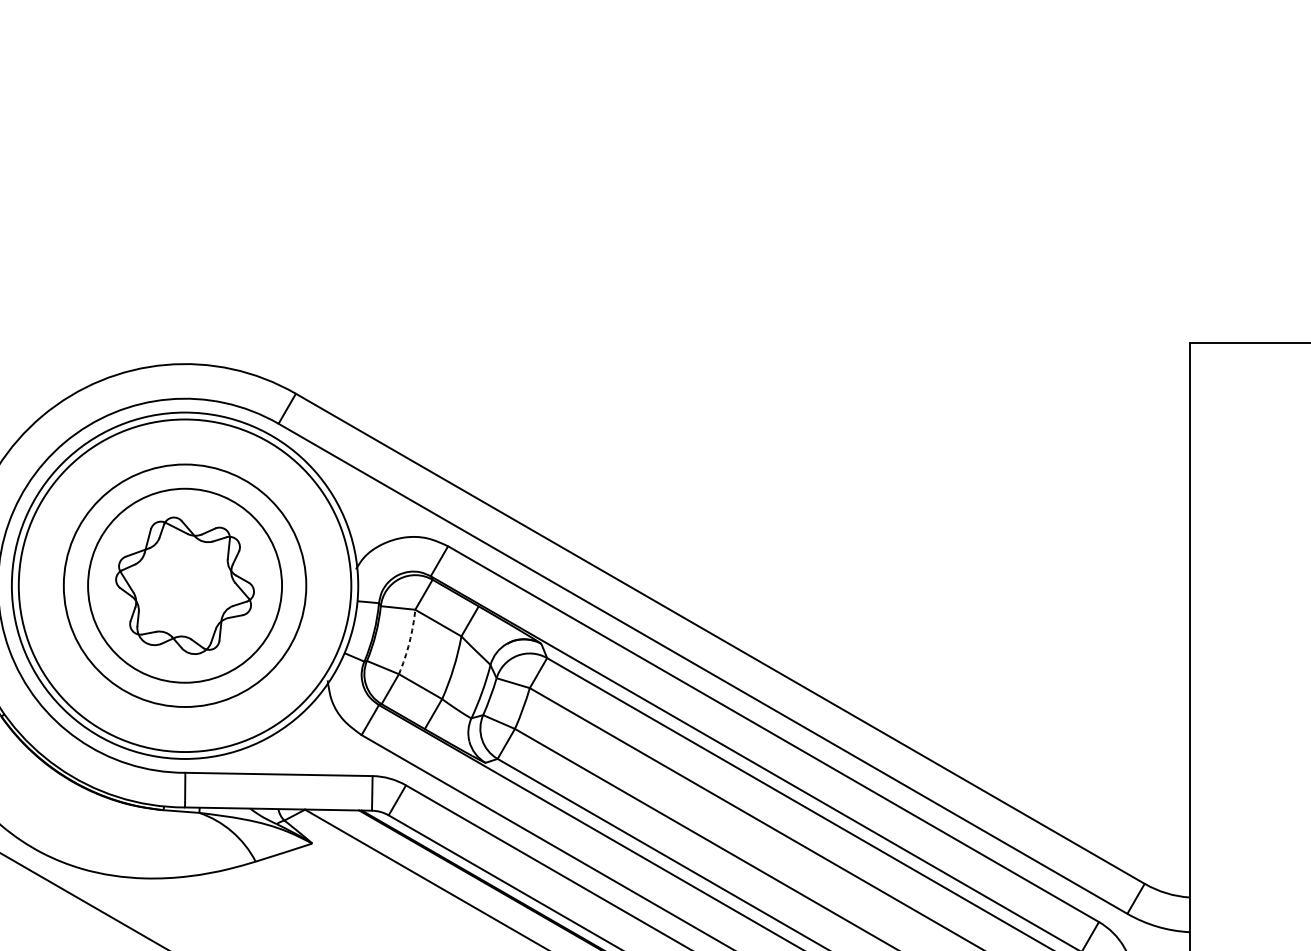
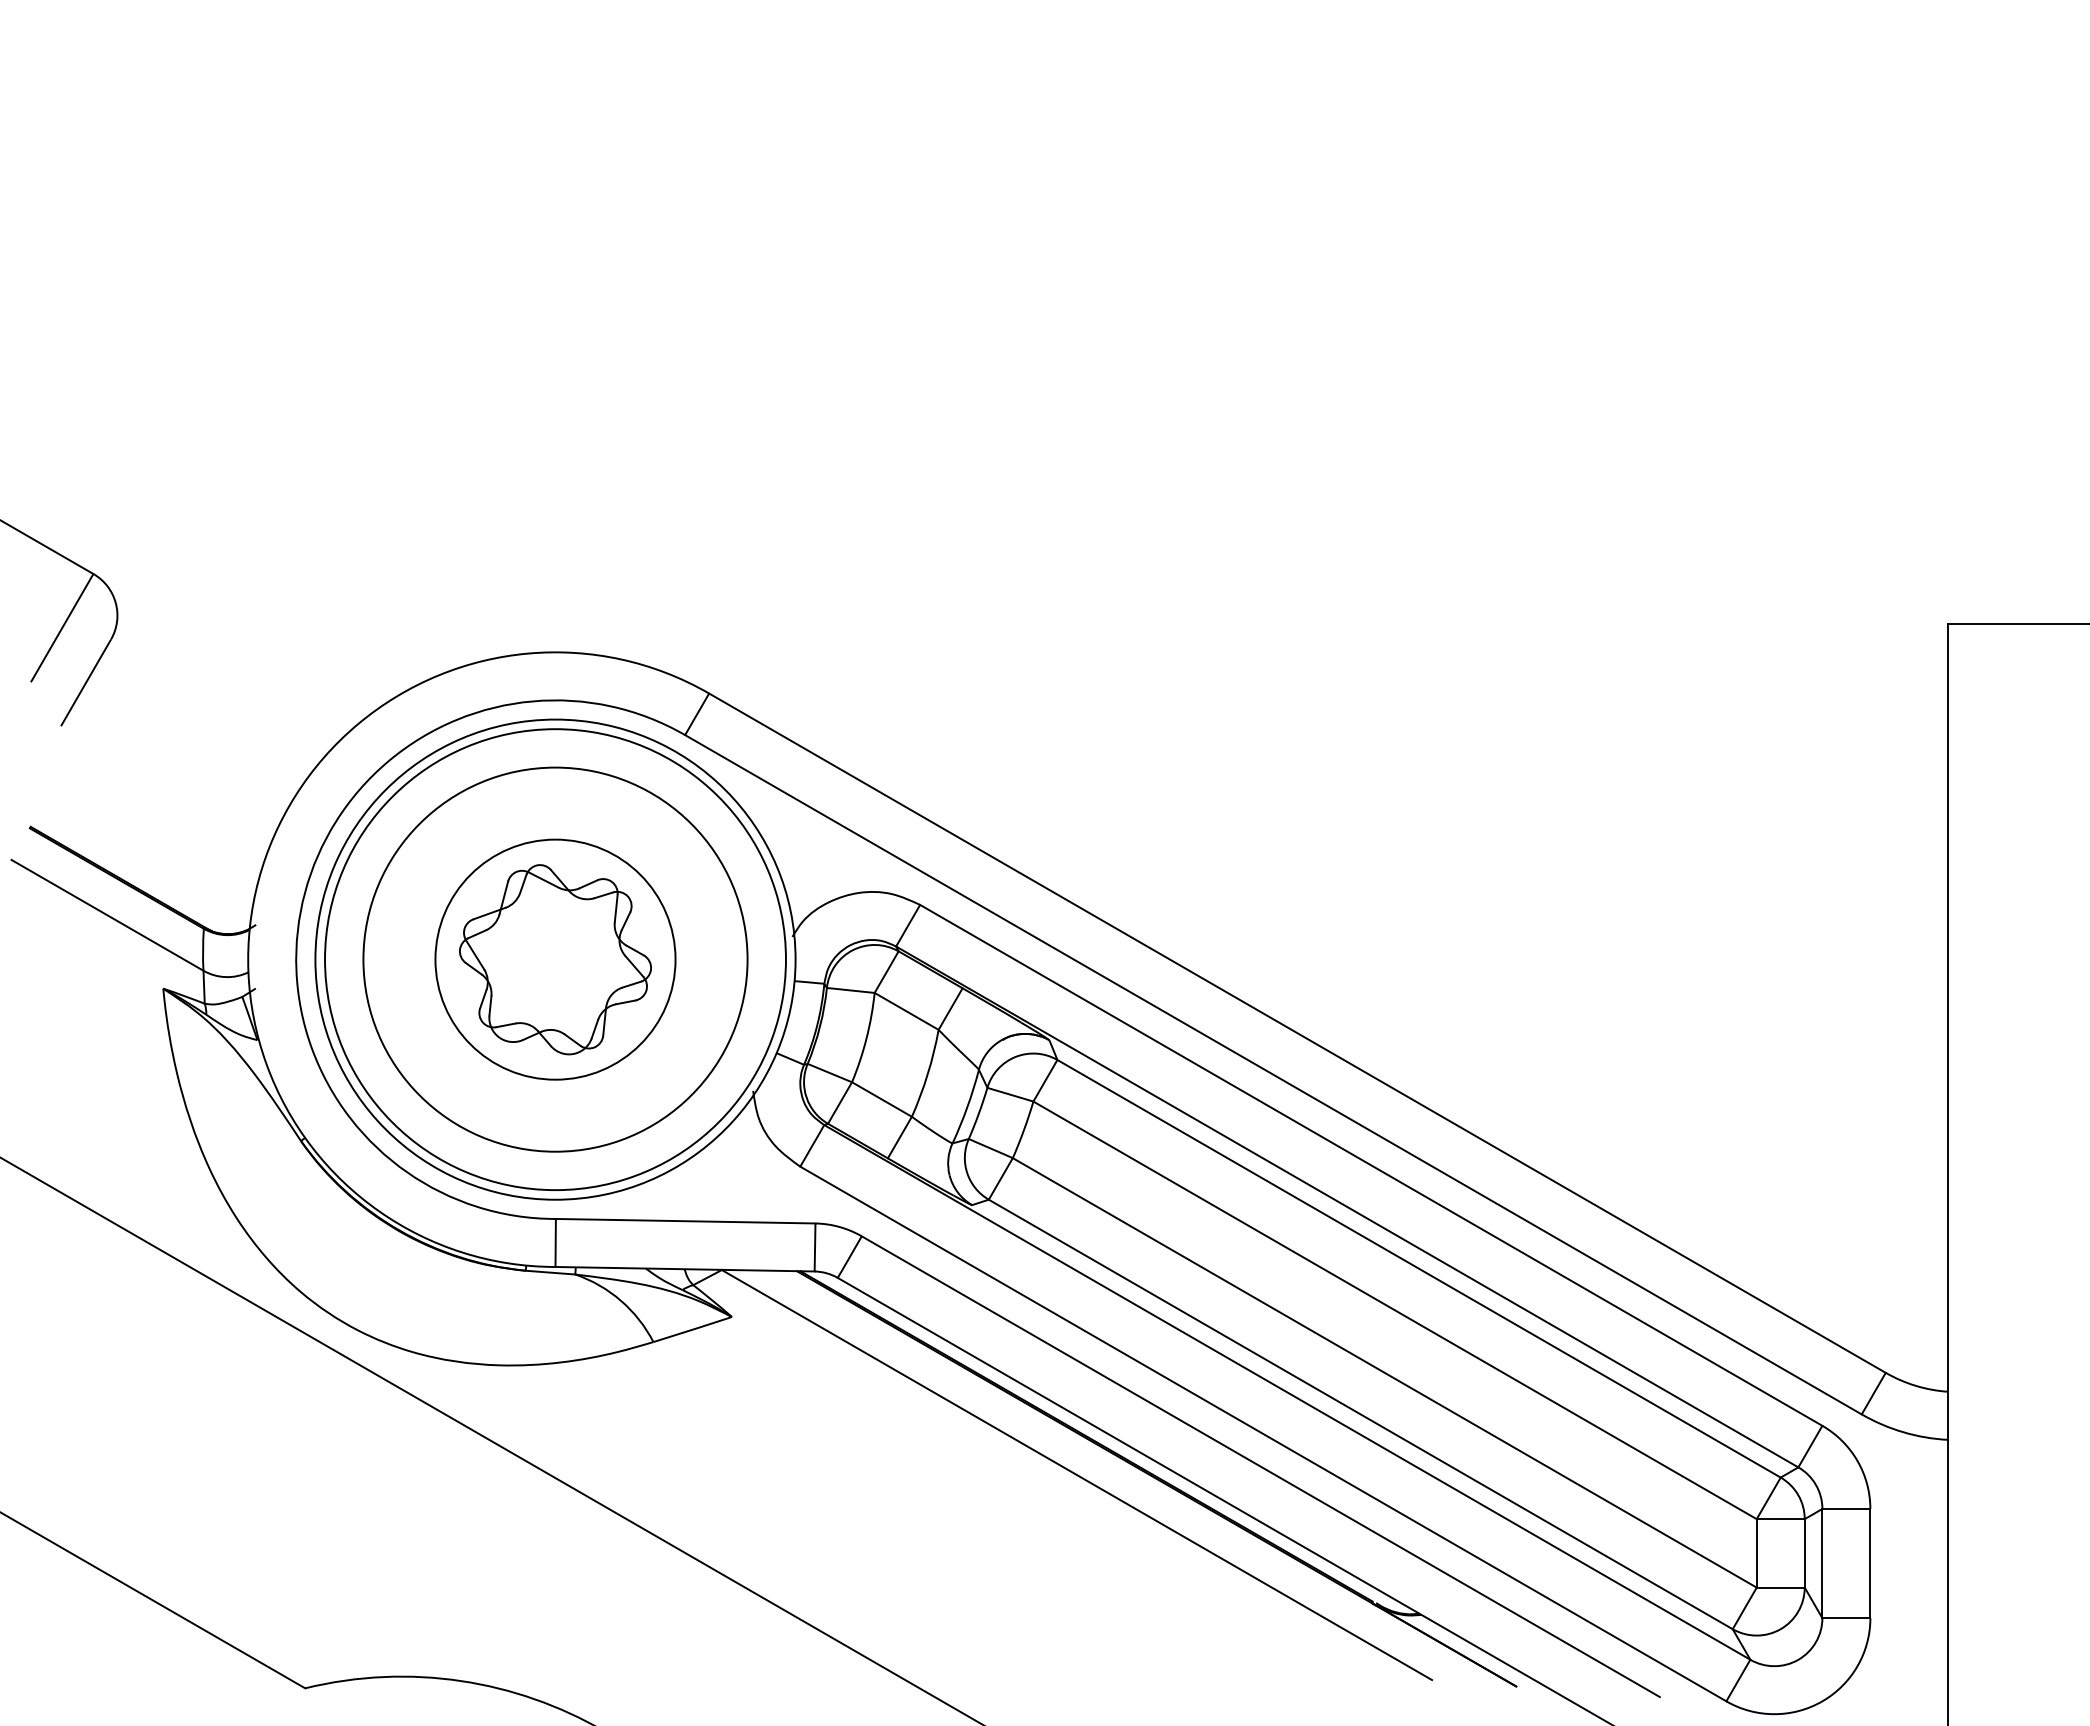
circle: (185, 585) -> (555, 959), size x0.71
circle: (185, 585) -> (555, 959), size x1.43
arc: (409, 642) -> (866, 1038), dashed -> solid

